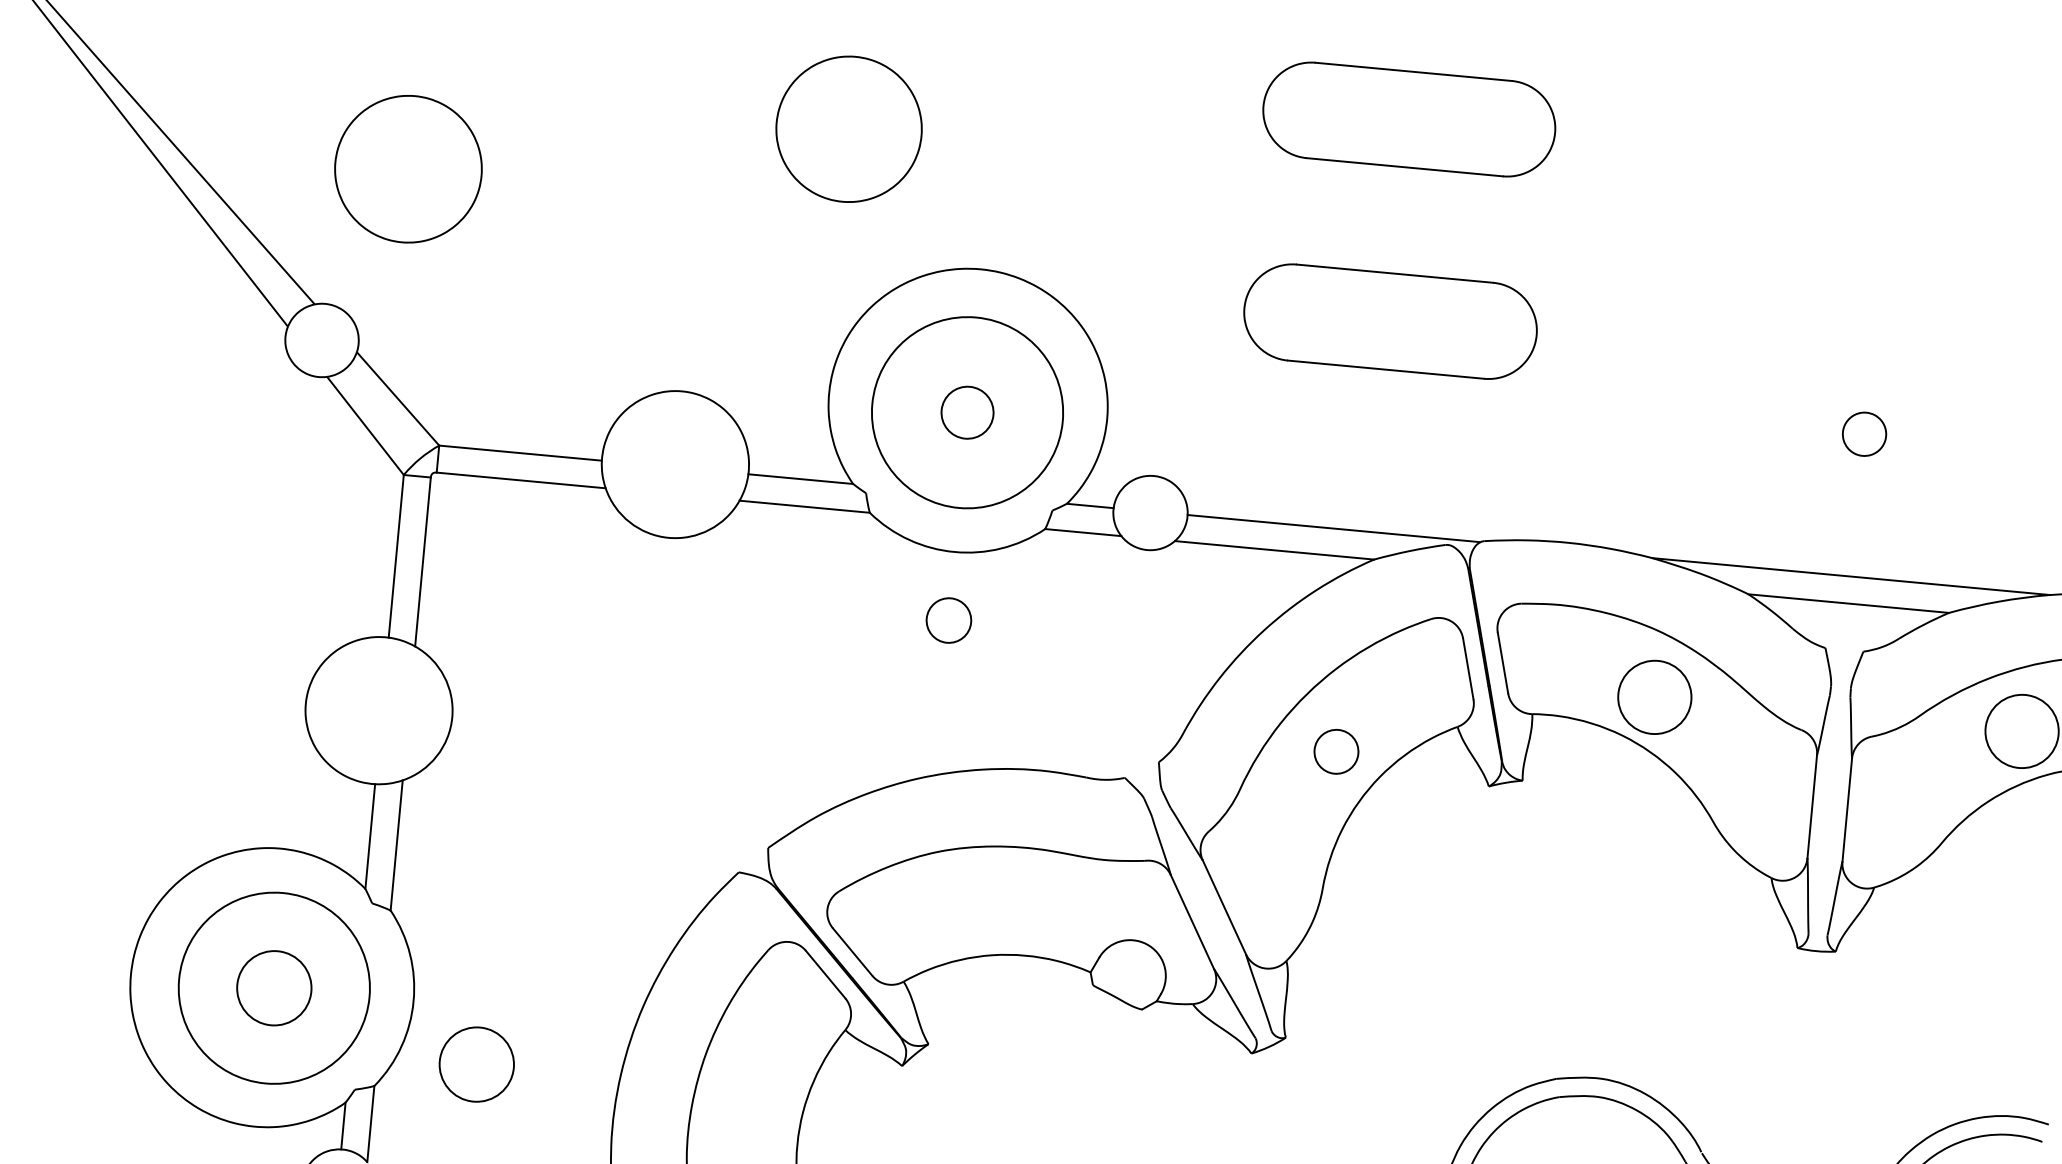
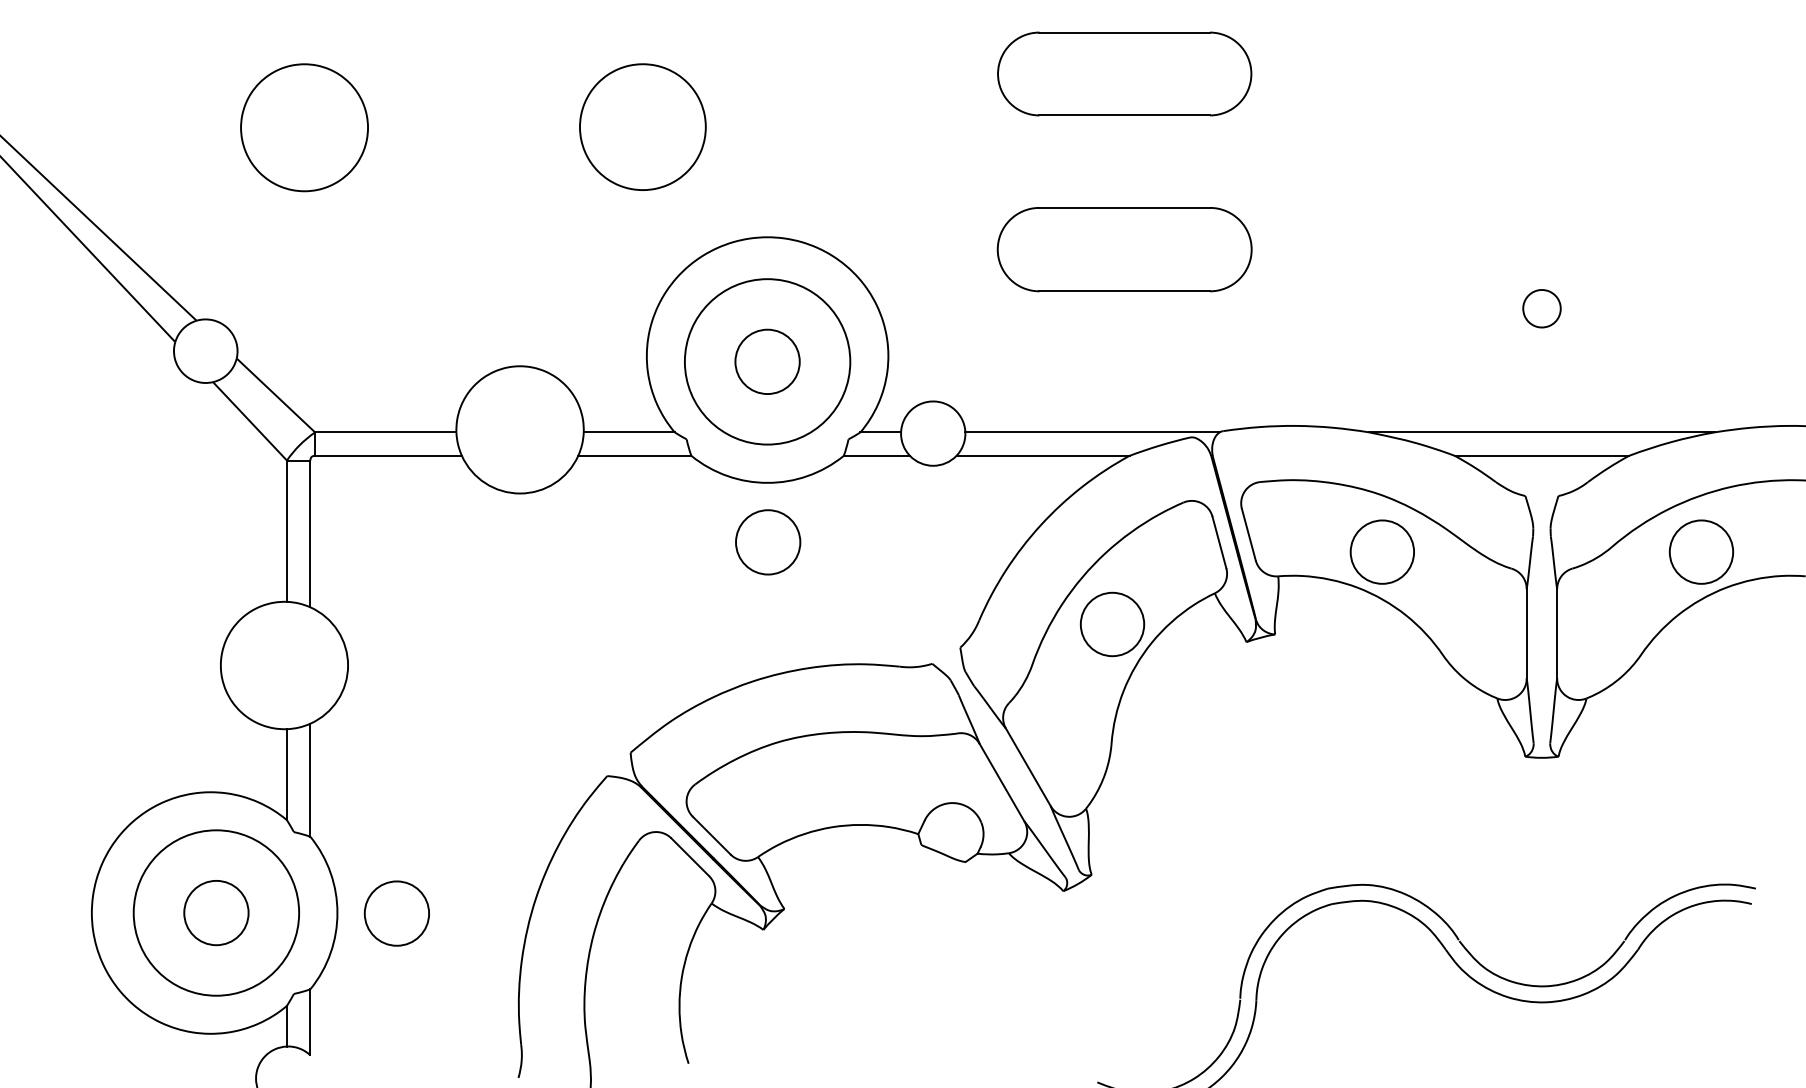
part: (408, 168) -> (304, 127), moved
circle: (967, 412) -> (767, 361), size x1.43
circle: (949, 620) -> (768, 542), size x1.67
circle: (1336, 751) -> (1112, 624), size x1.67
circle: (476, 1064) -> (396, 913), moved

